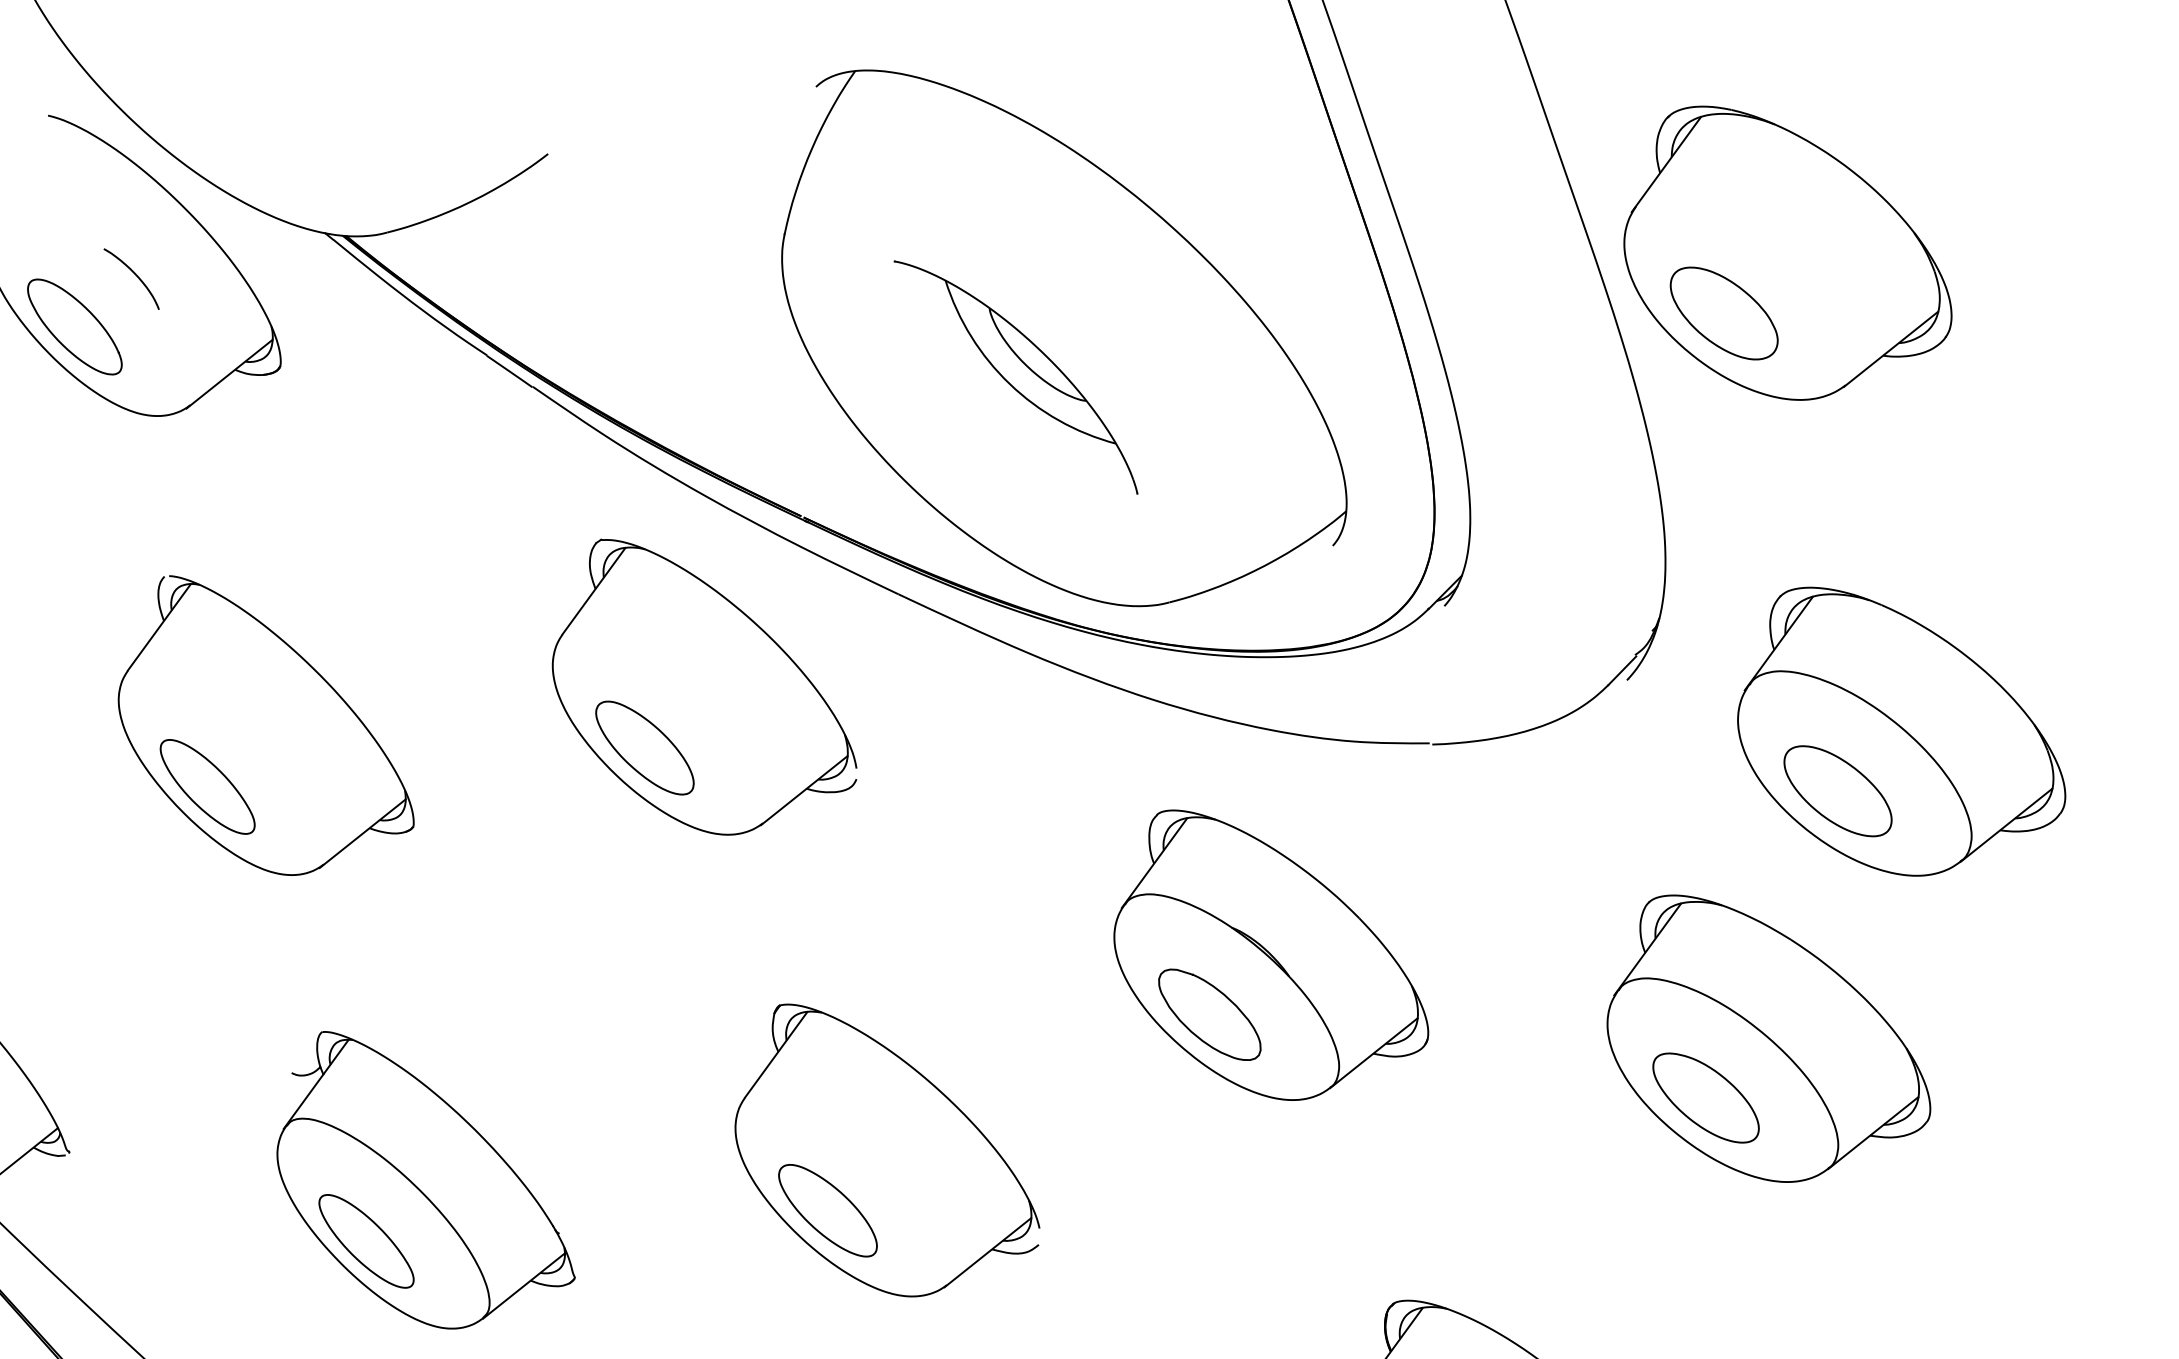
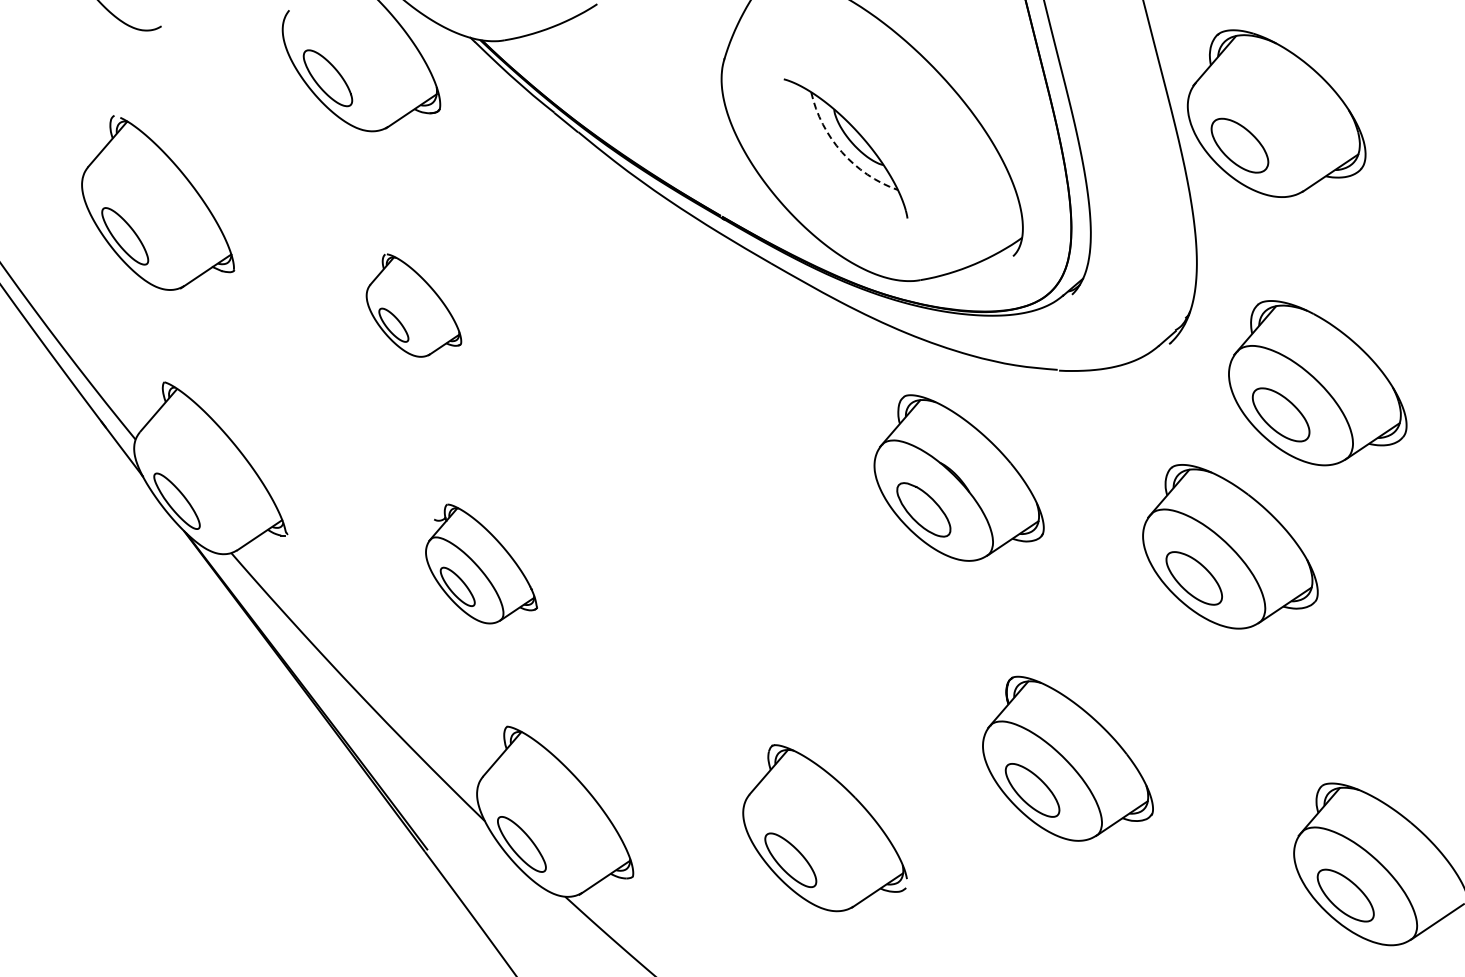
curve: (135, 277) -> (363, 53), removed
arc: (1010, 384) -> (842, 152), solid -> dashed
part: (700, 683) -> (657, 303), removed
part: (262, 722) -> (413, 305), size x0.6
part: (883, 1147) -> (737, 568), removed
part: (422, 1176) -> (481, 563), size x0.7

